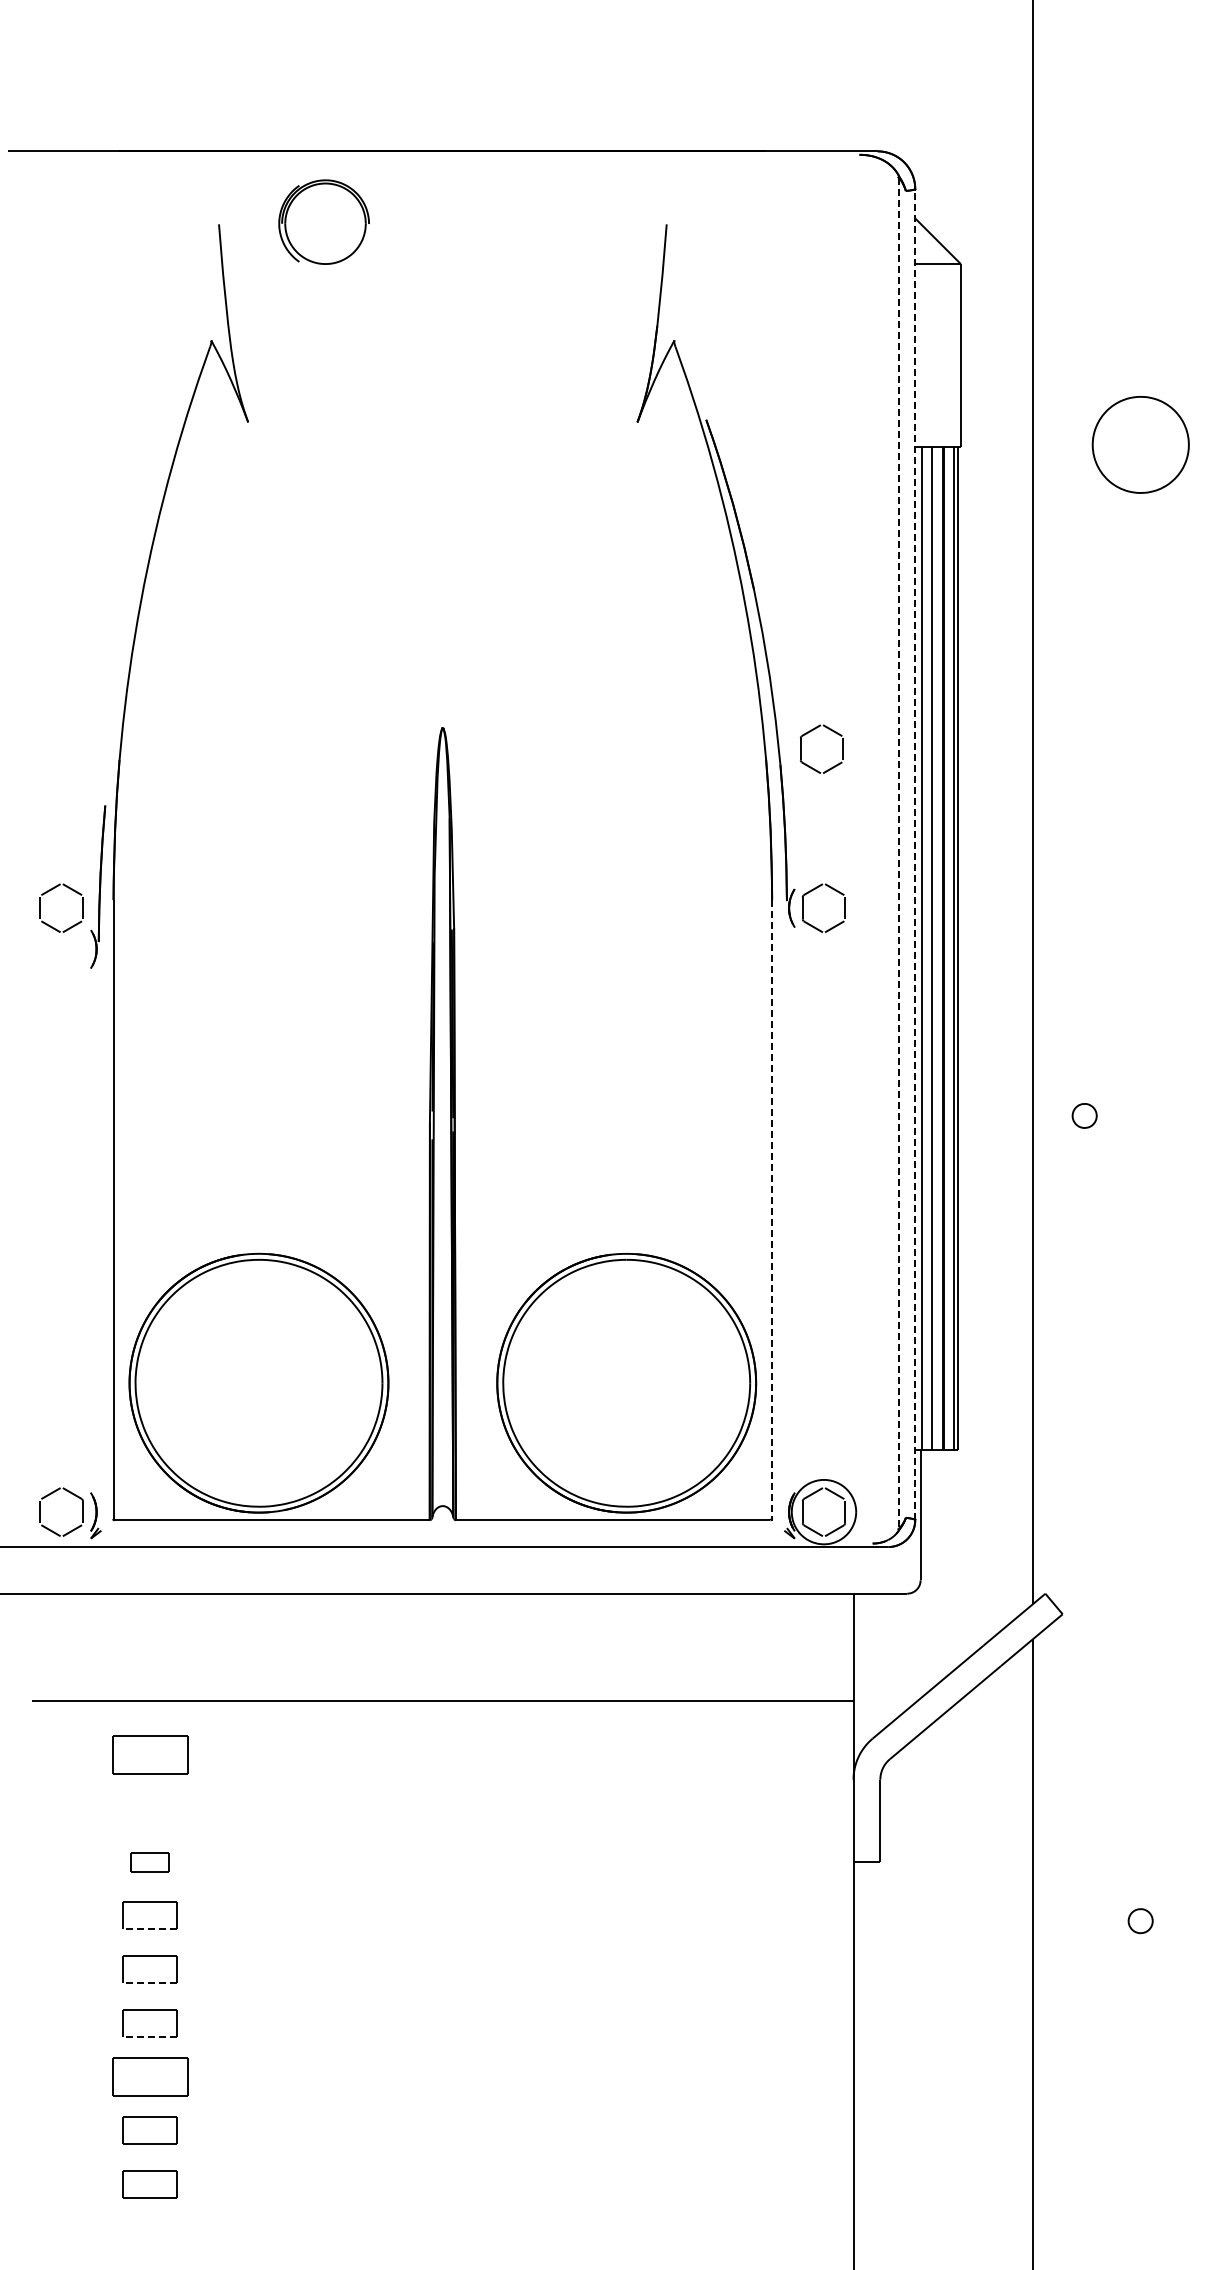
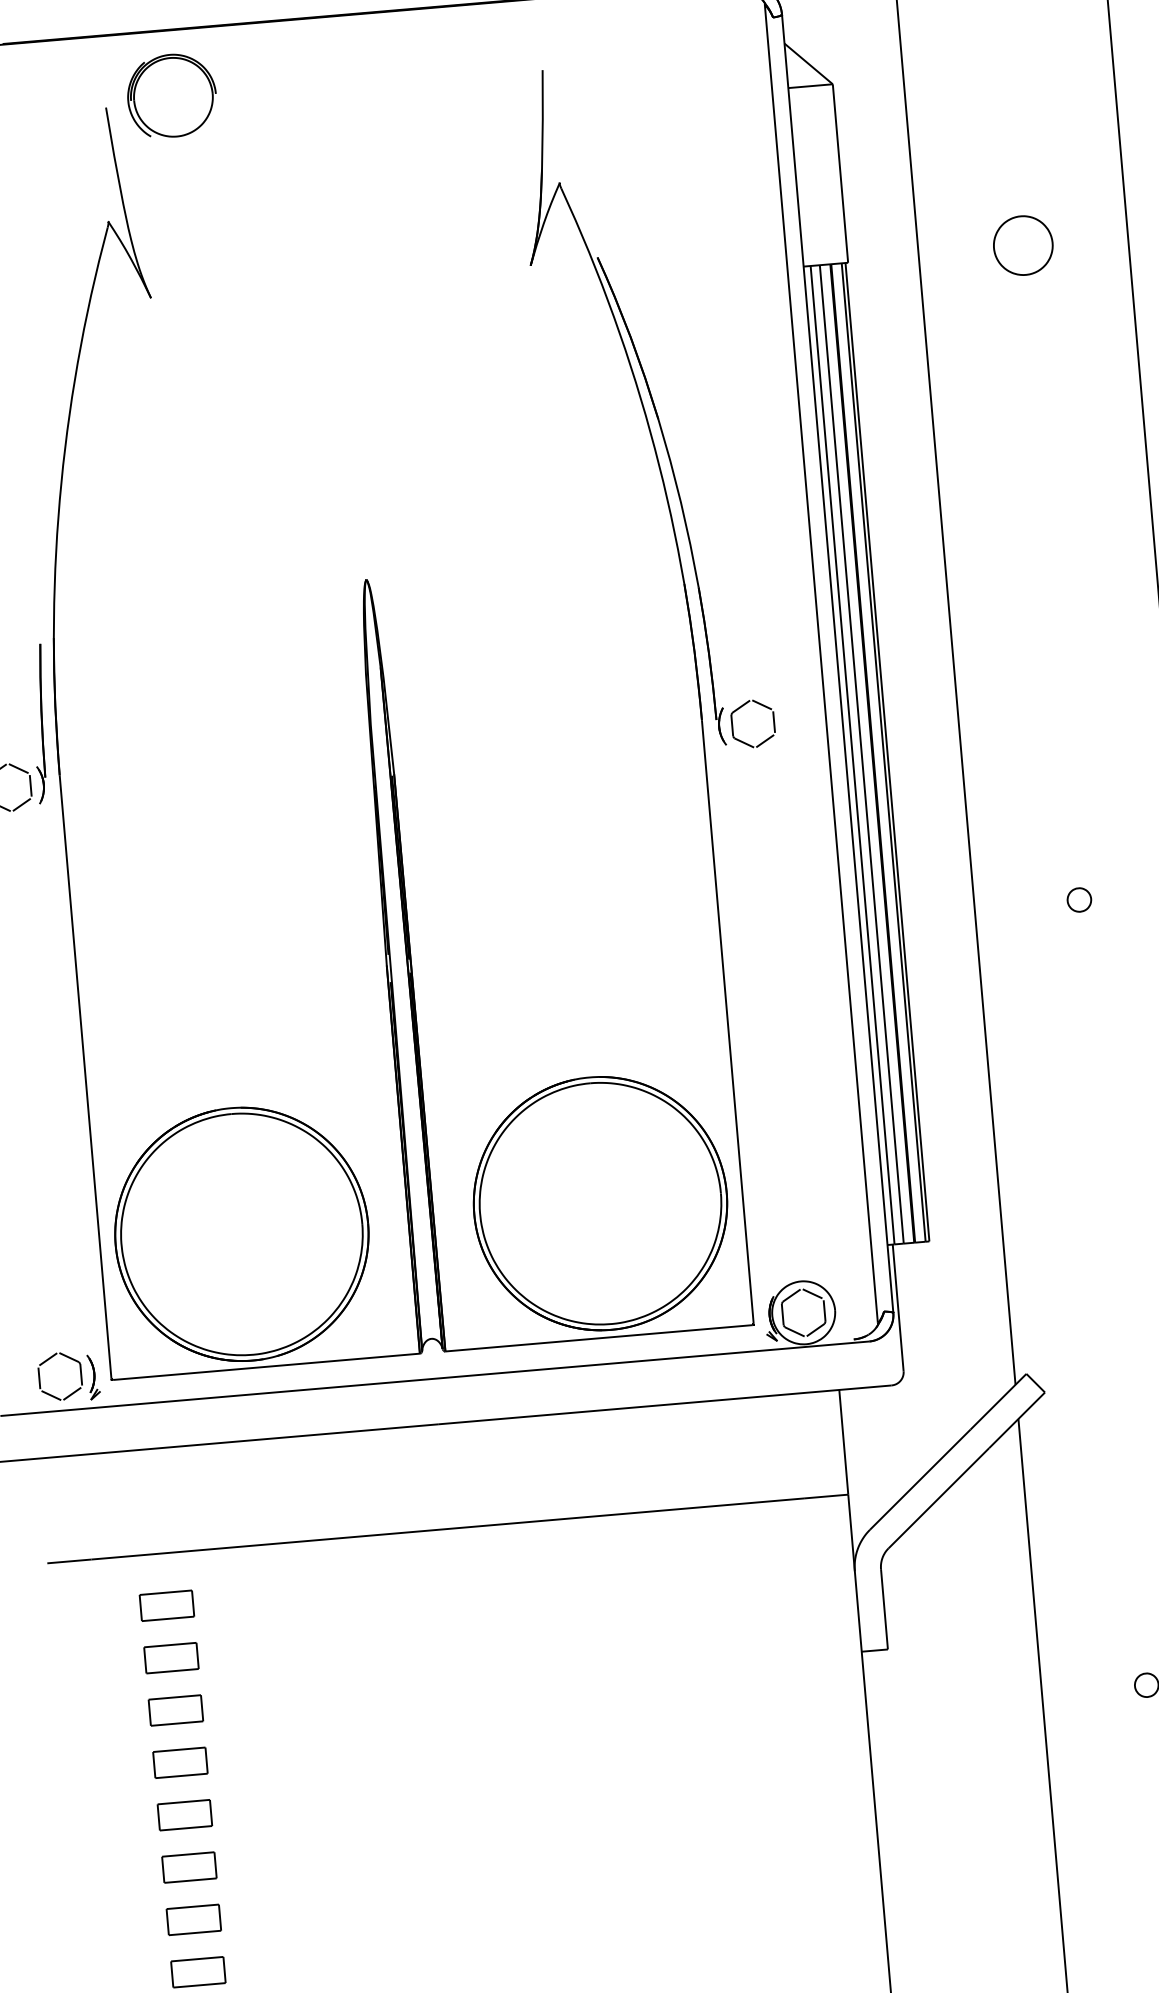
part: (323, 221) -> (171, 95), moved
part: (1140, 444) -> (1023, 245), size x0.62
part: (810, 732) -> (725, 553), removed
line: (898, 853) -> (821, 664), dashed -> solid
line: (915, 854) -> (837, 663), dashed -> solid
part: (98, 886) -> (40, 723), moved
part: (1084, 1115) -> (1079, 899), moved
line: (772, 1209) -> (728, 1022), dashed -> solid
part: (149, 1754) -> (166, 1605), size x0.71
part: (149, 1808) -> (170, 1658), added
part: (149, 1862) -> (175, 1710), size x1.43
line: (150, 1929) -> (181, 1776), dashed -> solid
line: (150, 1982) -> (186, 1827), dashed -> solid
line: (150, 2036) -> (190, 1880), dashed -> solid
part: (149, 2076) -> (193, 1919), size x0.71

